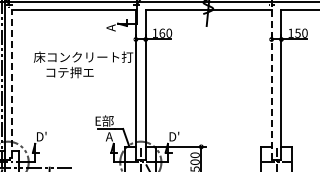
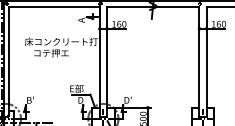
text: (297, 32) -> (218, 23), 150 -> 160
line: (12, 83) -> (9, 61), dashed -> solid
line: (271, 84) -> (199, 61), dashed -> solid
text: (42, 136) -> (31, 100), D' -> B'
text: (109, 136) -> (80, 100), A -> D

